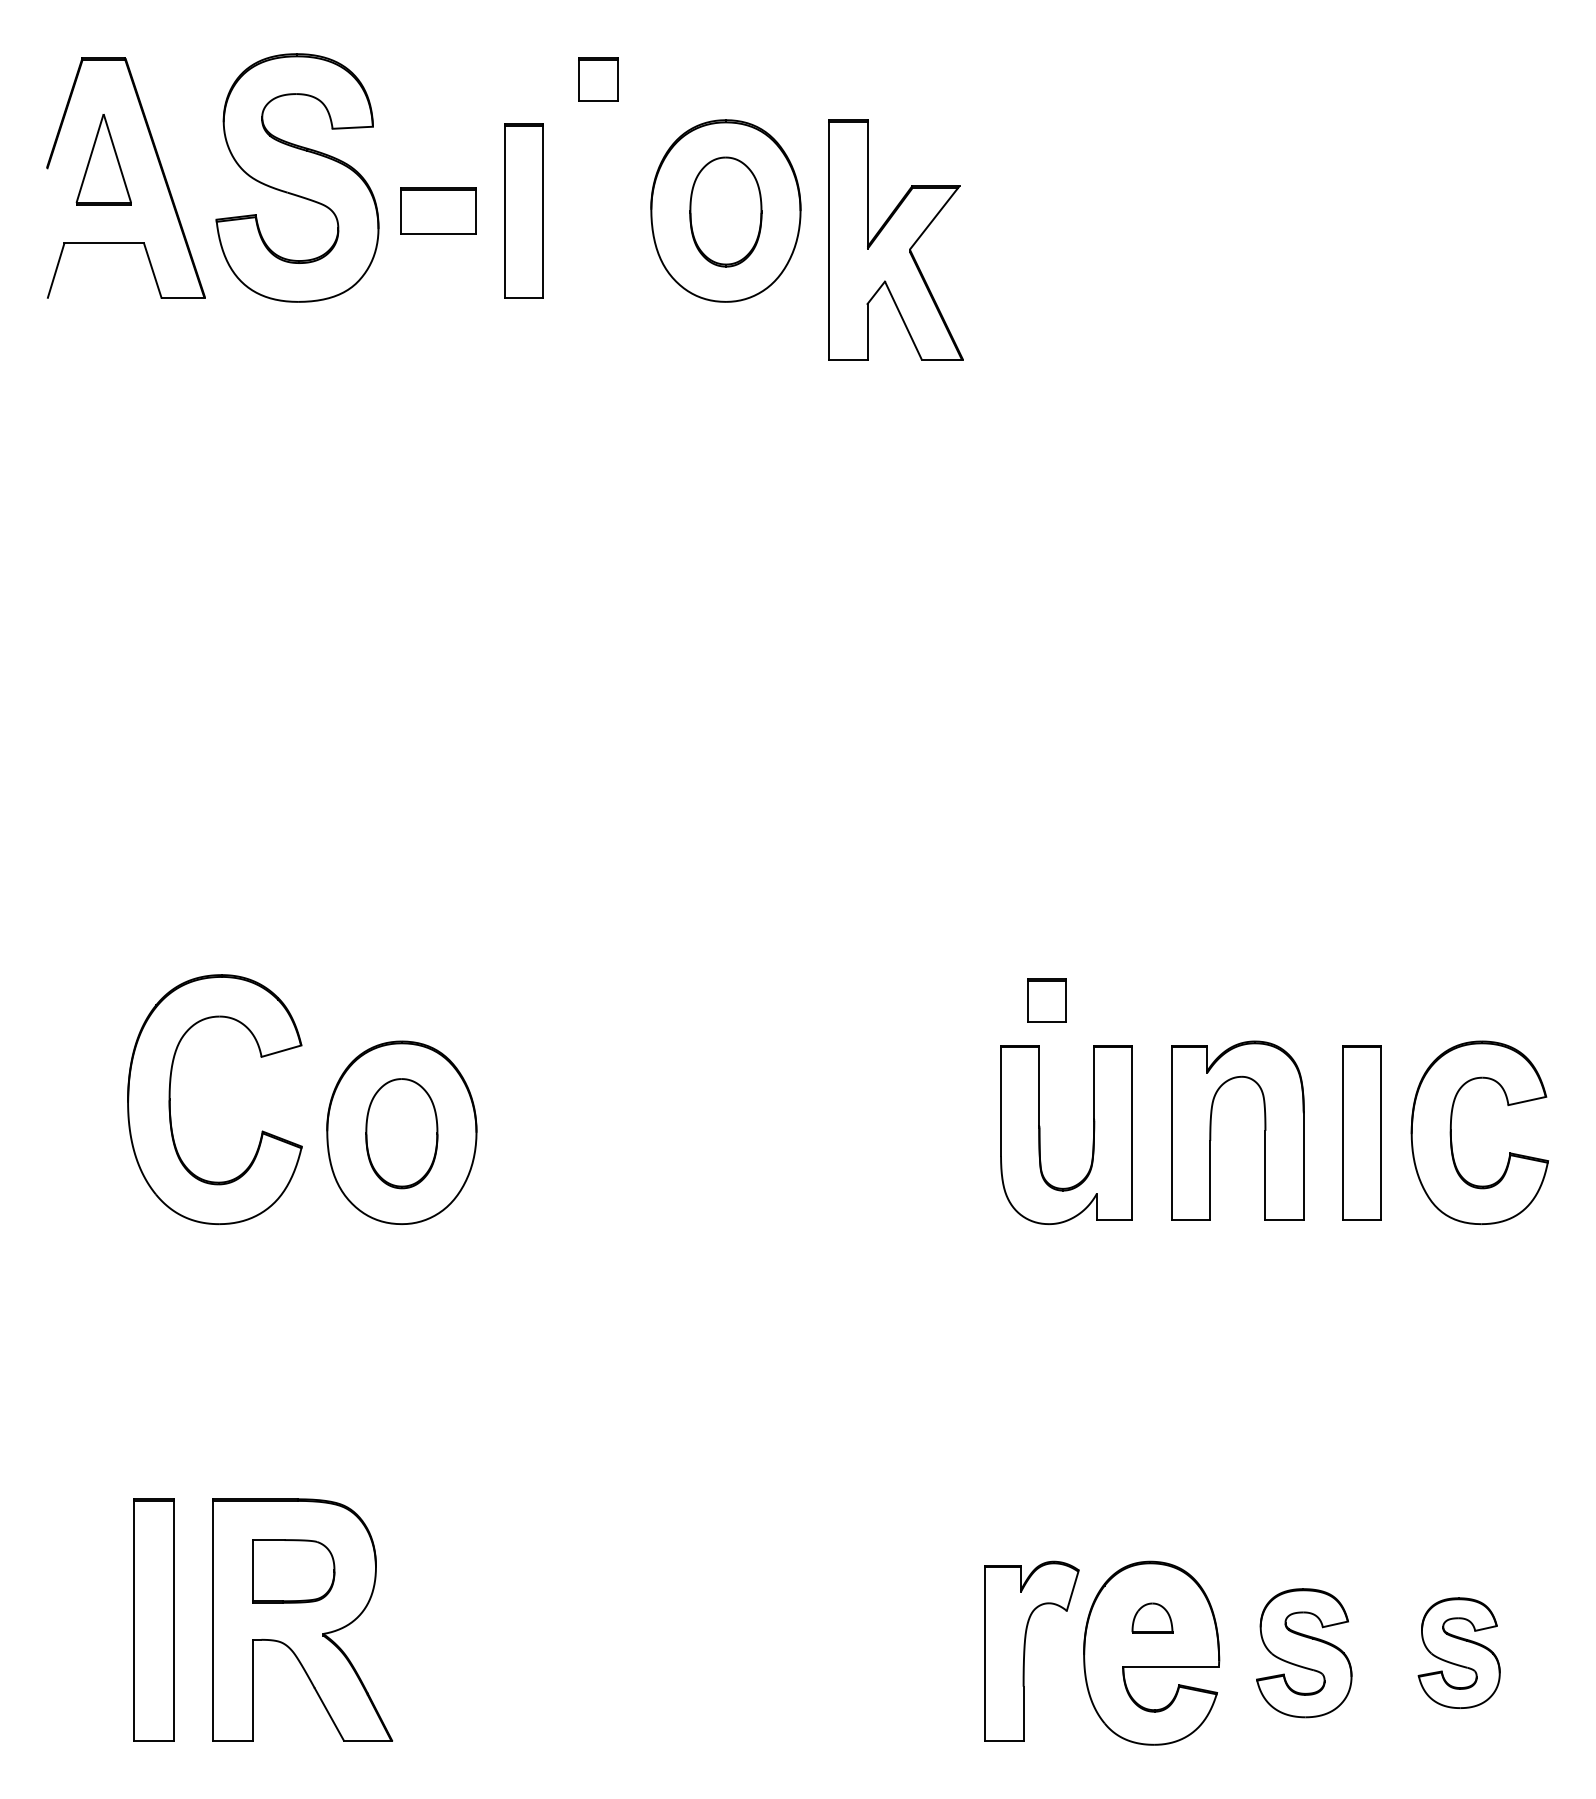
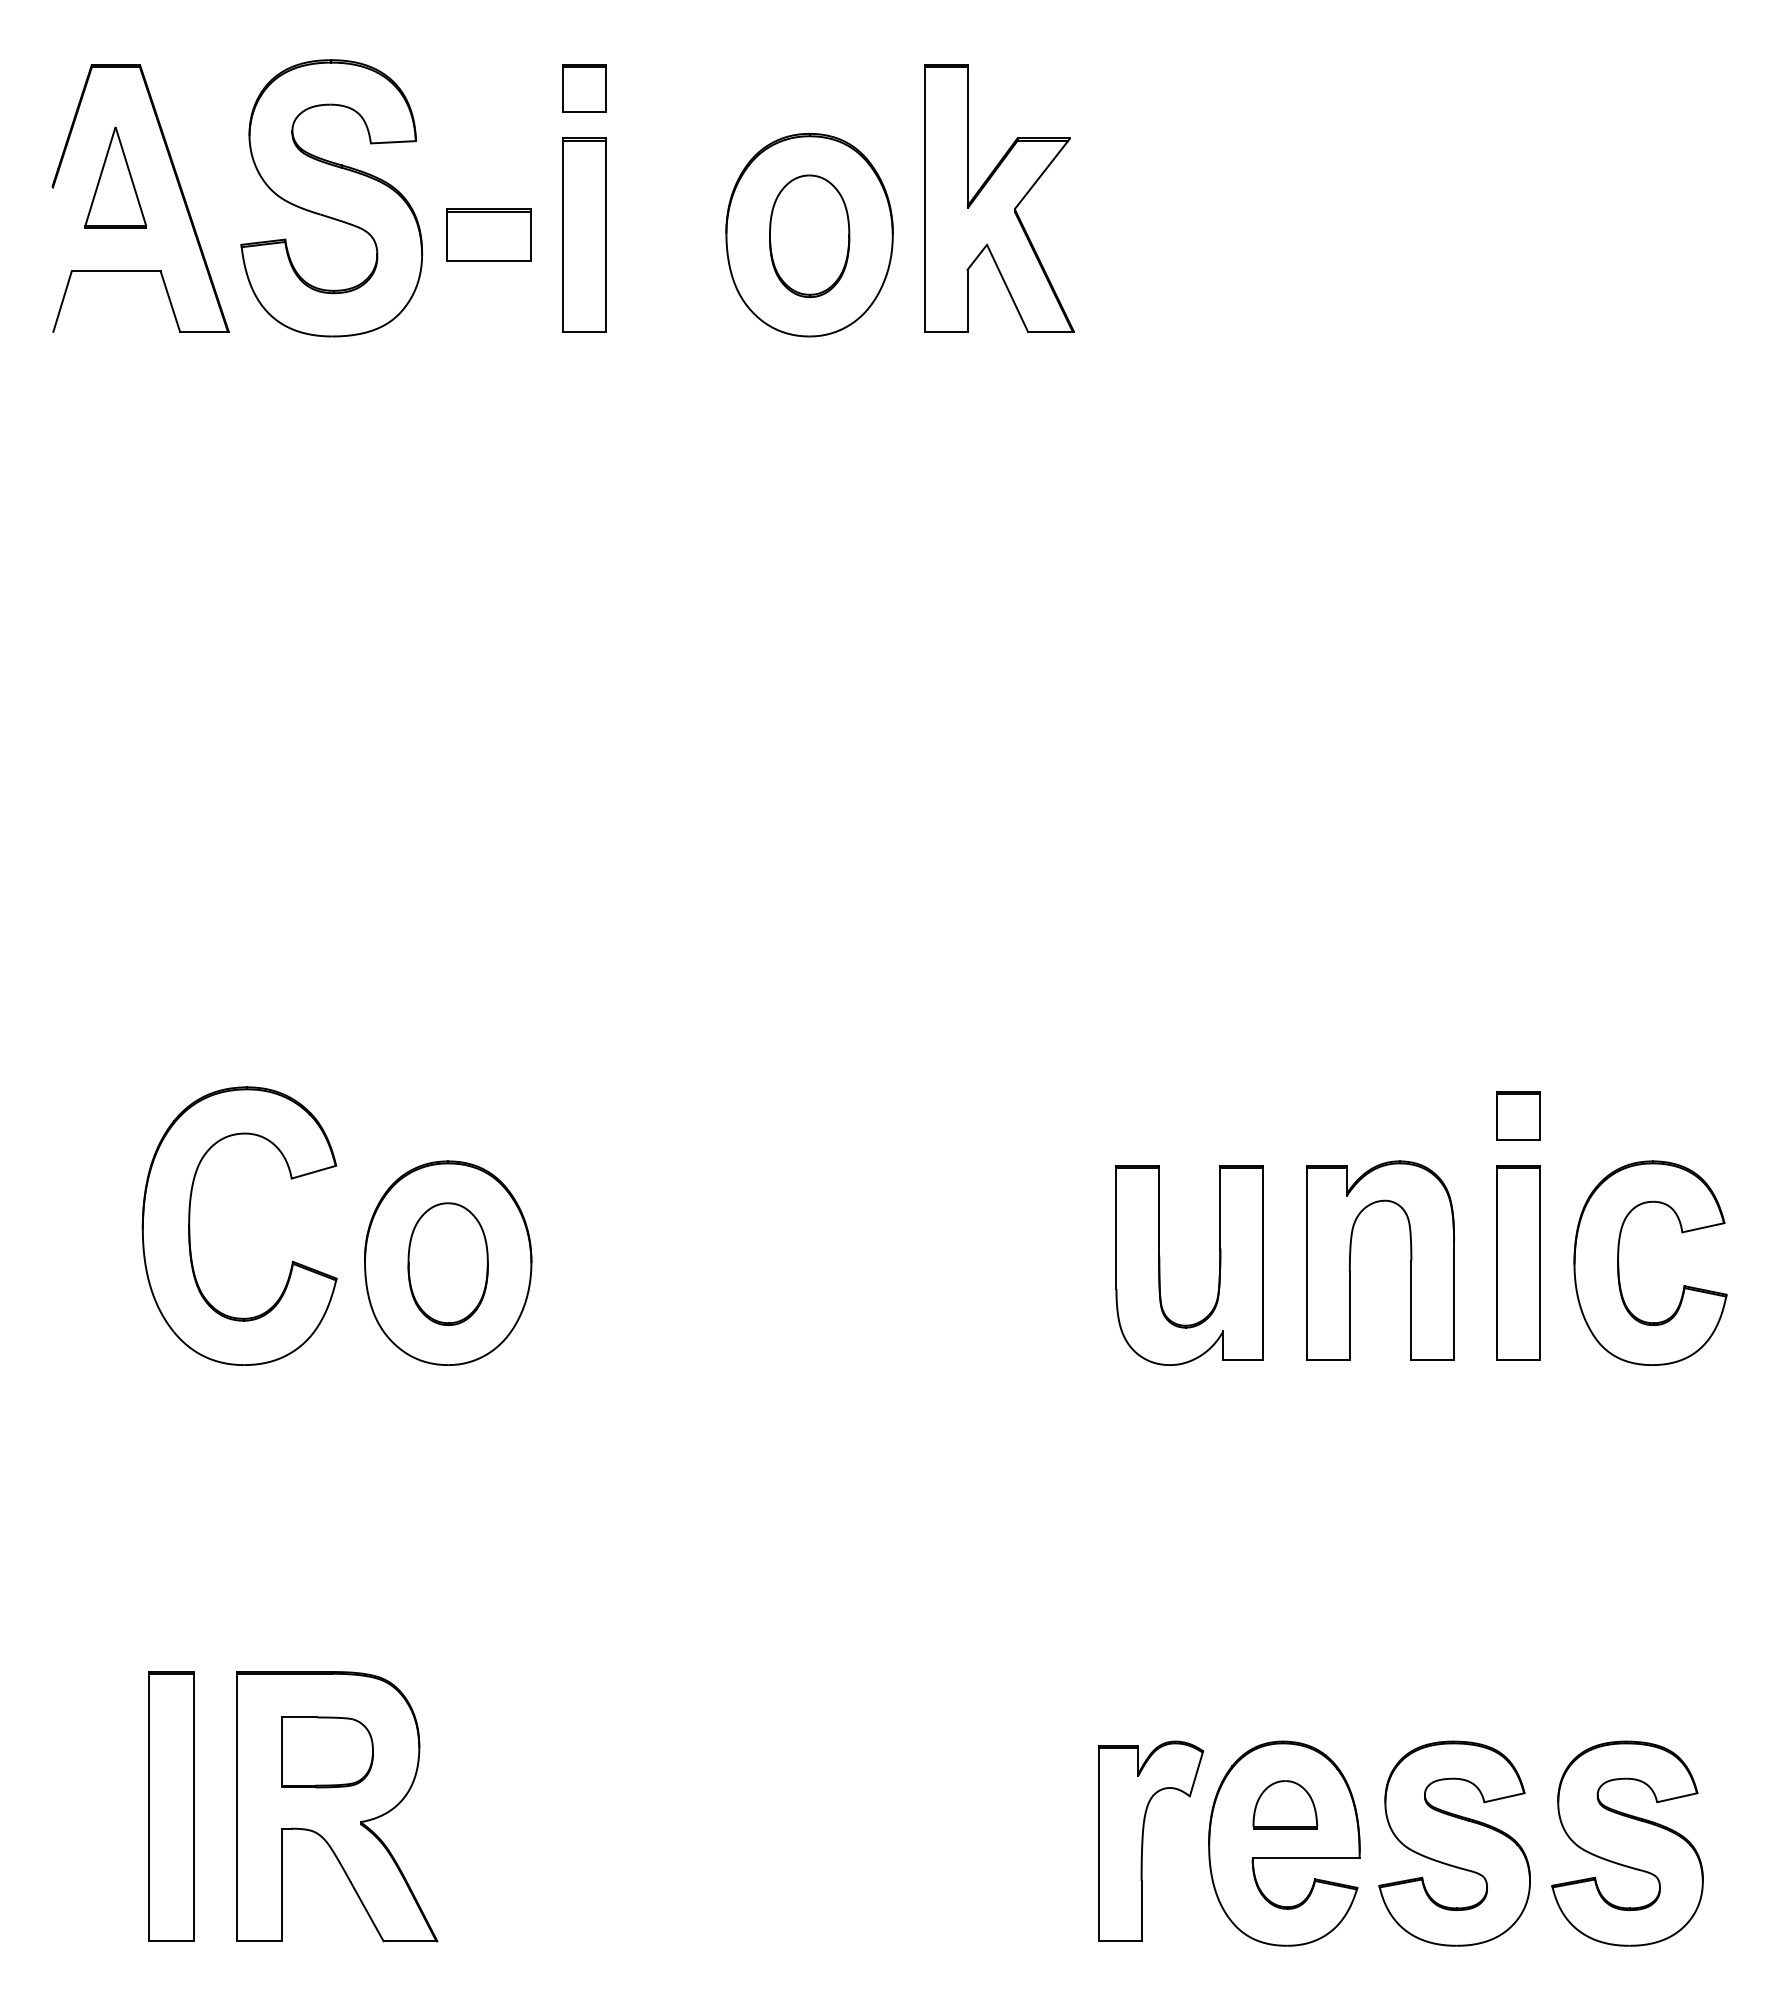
part: (598, 79) -> (584, 88), moved
part: (896, 240) -> (999, 198), moved
part: (1046, 1000) -> (1518, 1115), moved
part: (1152, 1618) -> (1285, 1804), size x1.43
part: (1304, 1653) -> (1454, 1843), size x1.43
part: (1459, 1653) -> (1627, 1843), size x1.67

